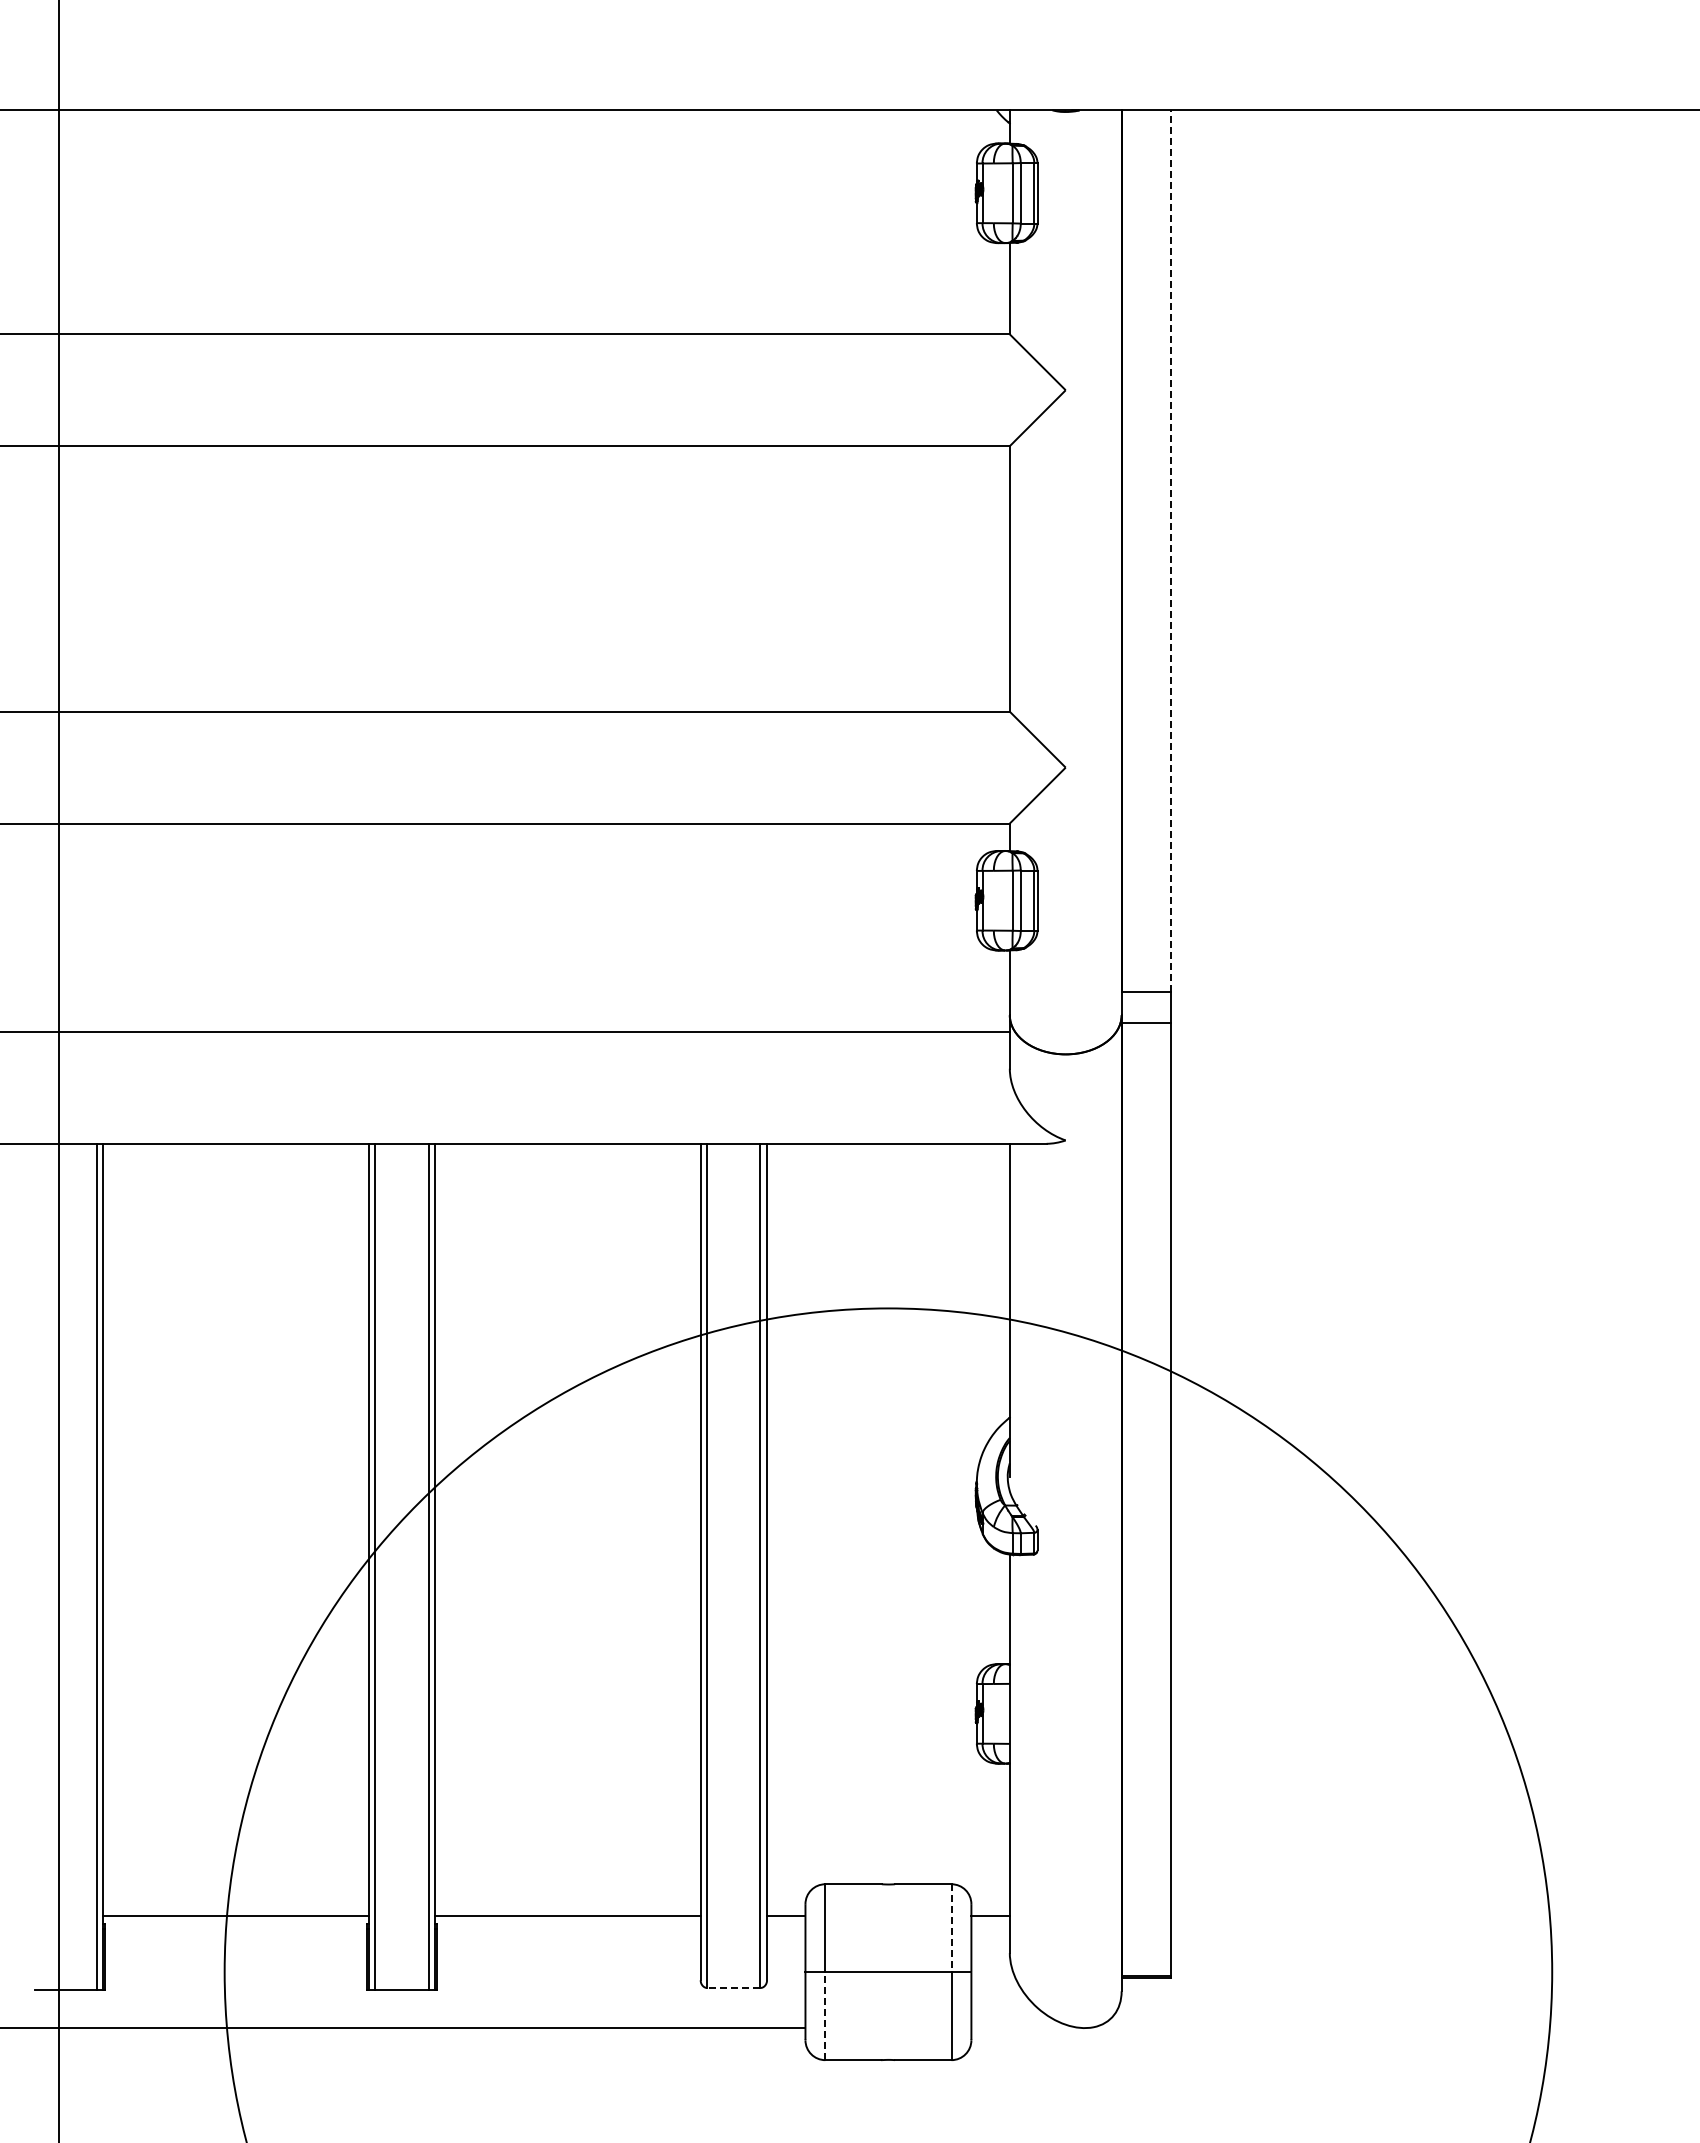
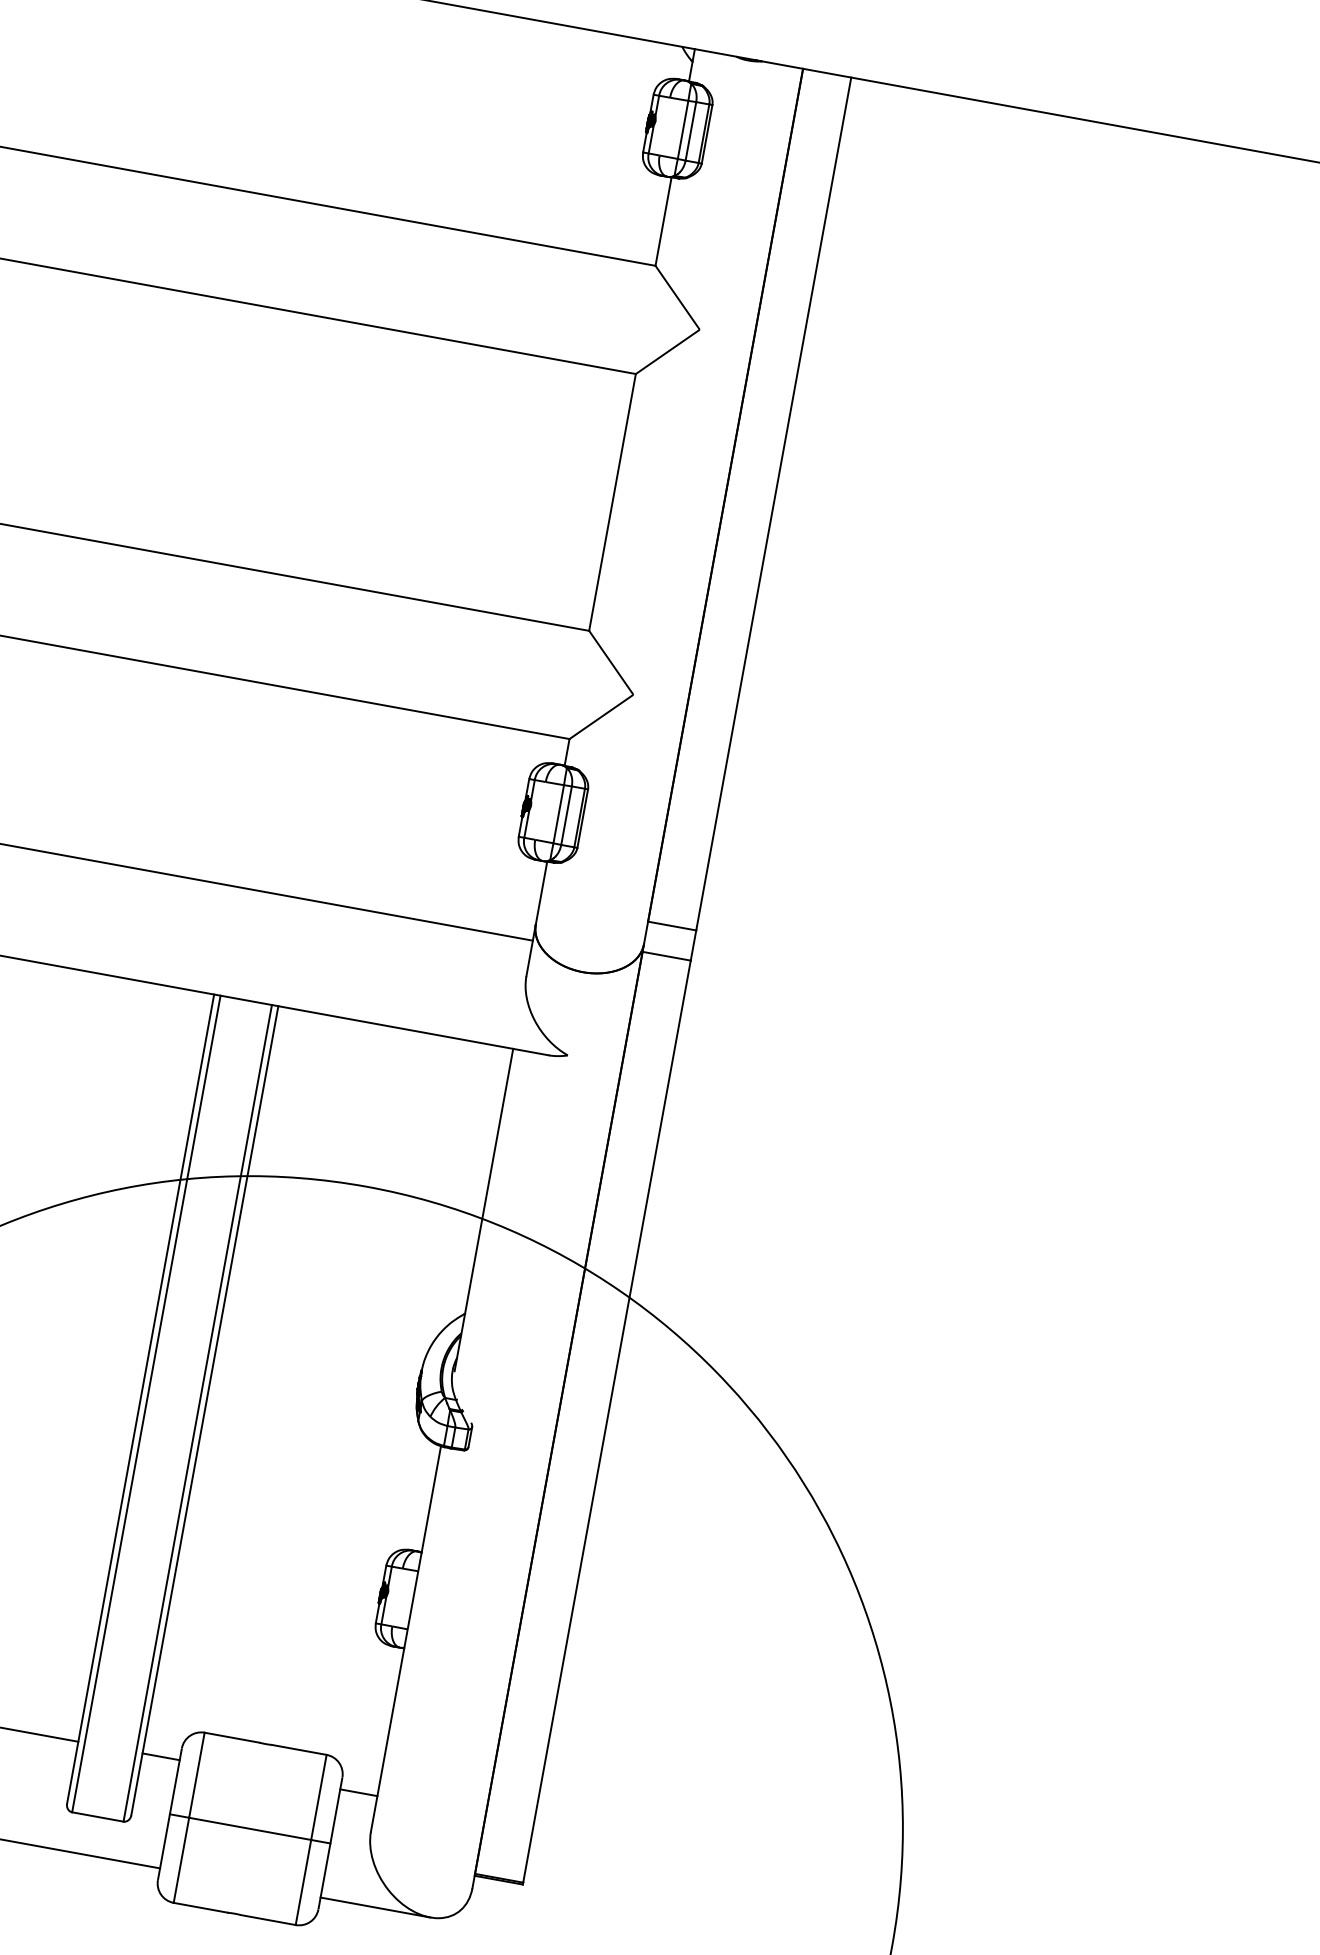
line: (1171, 551) -> (773, 504), dashed -> solid
line: (951, 1928) -> (318, 1797), dashed -> solid
line: (733, 1988) -> (97, 1817), dashed -> solid
line: (825, 2016) -> (181, 1860), dashed -> solid
line: (1027, 2028) -> (374, 1907), added

